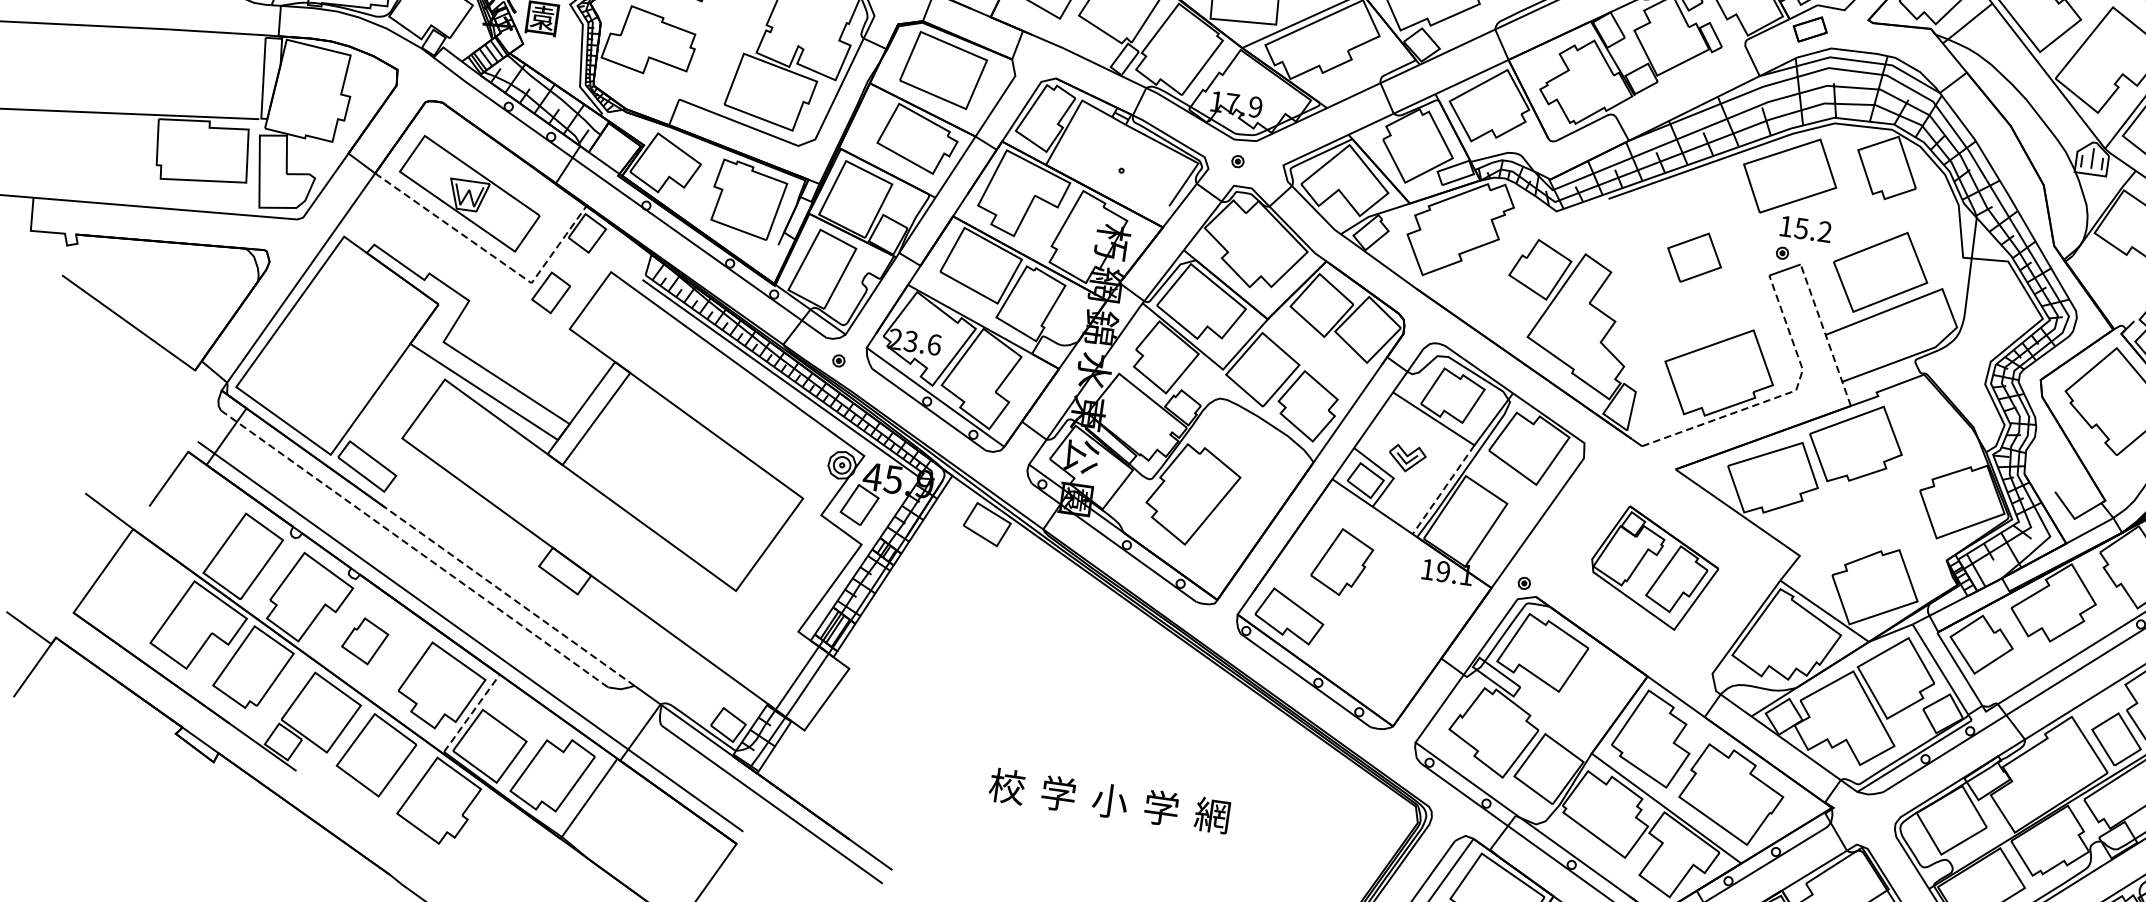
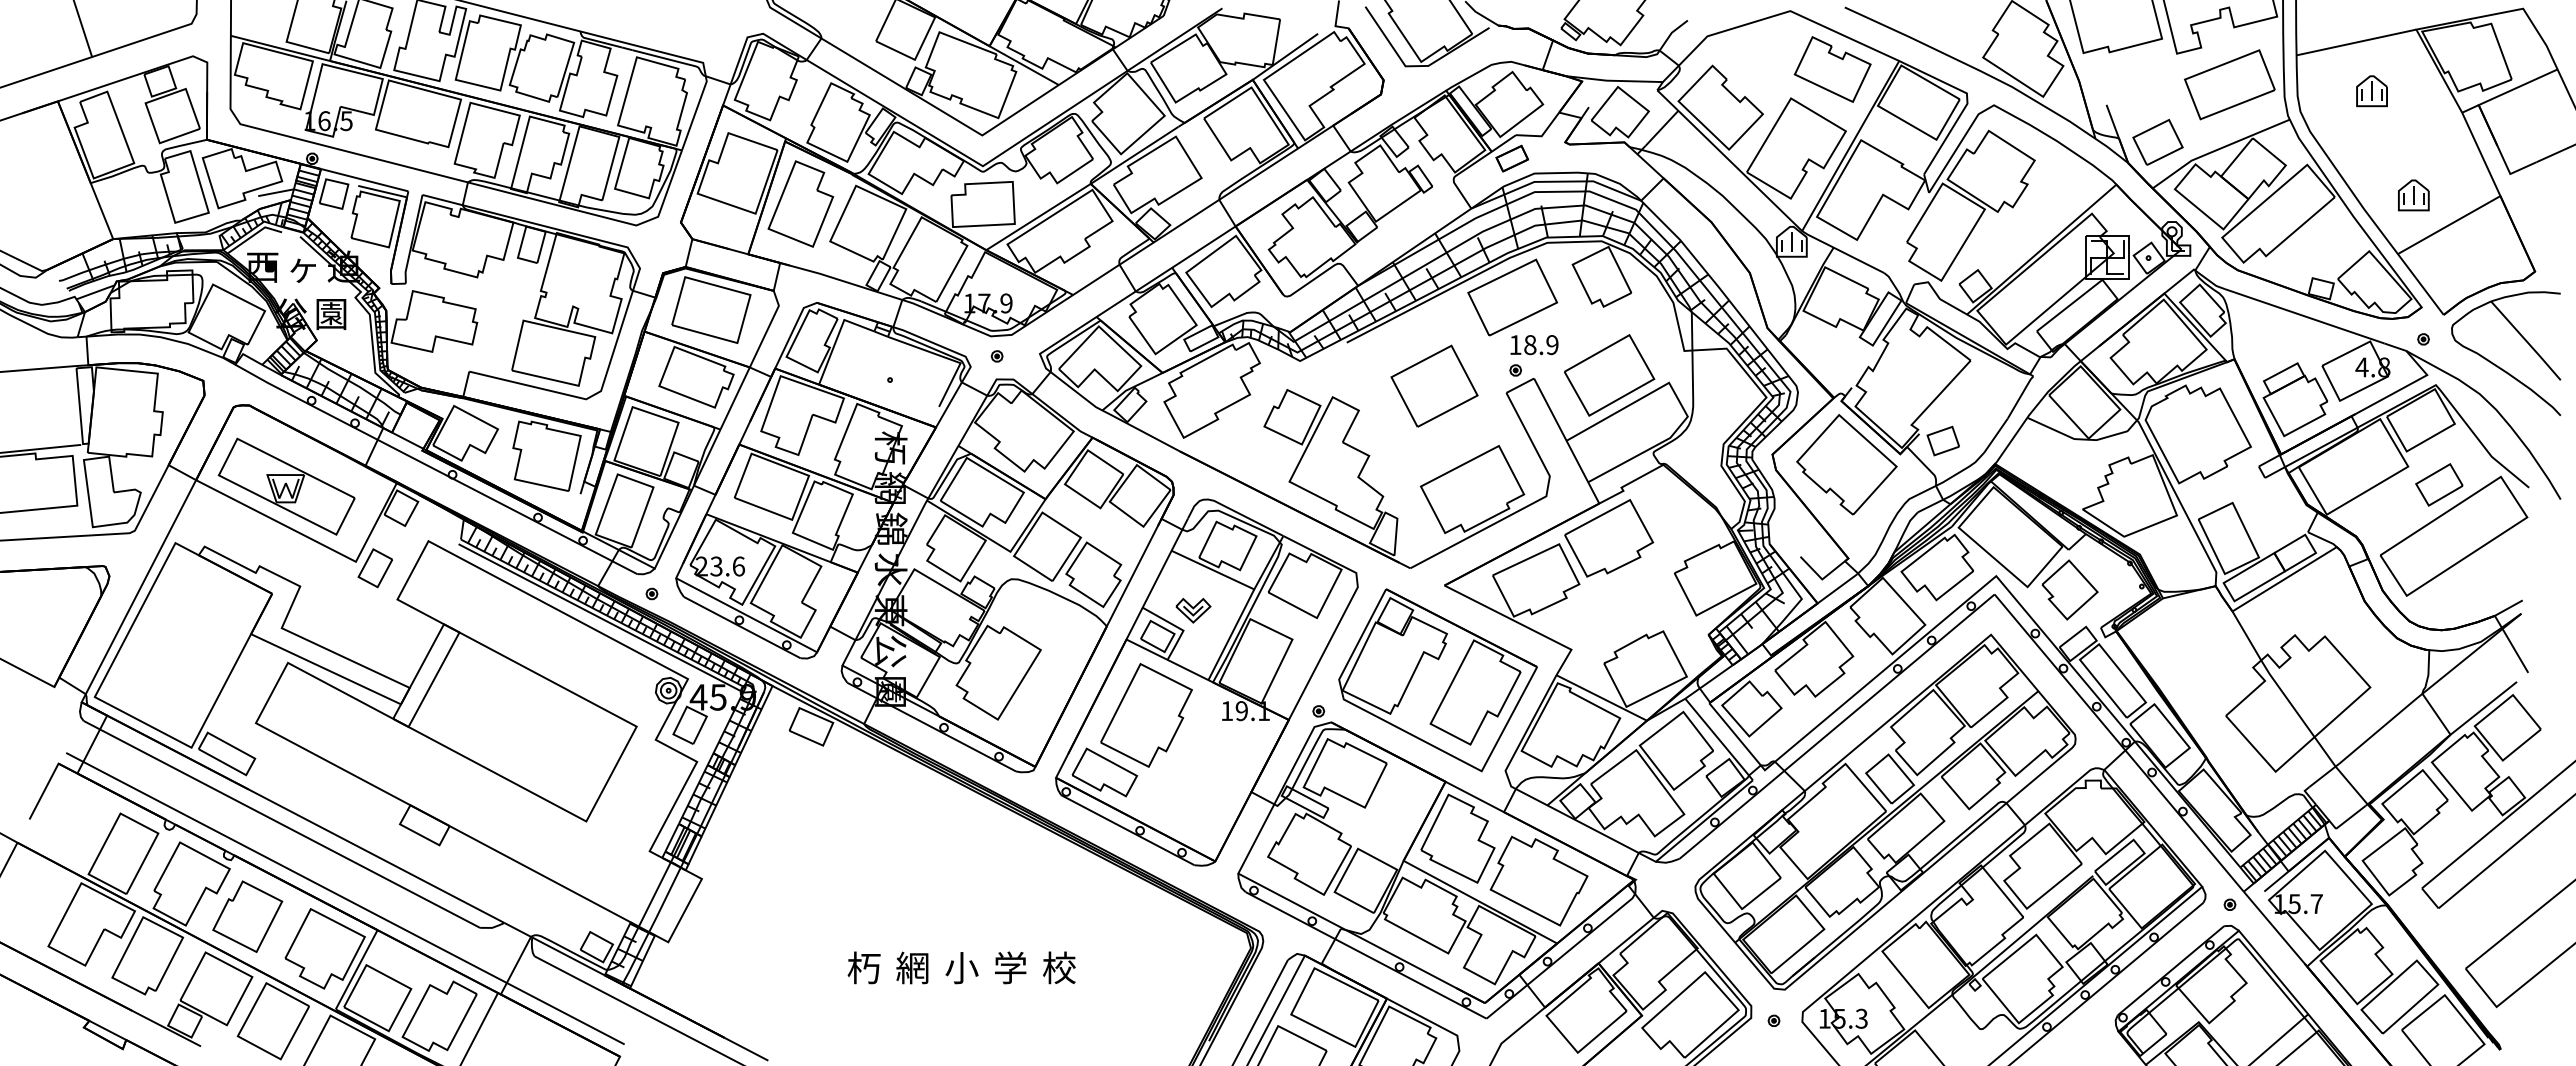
text: (1813, 230) -> (1541, 345), 15.2 -> 18.9
line: (493, 255) -> (316, 541), dashed -> solid
part: (1694, 257) -> (1434, 385), size x1.67
line: (1825, 334) -> (1566, 440), dashed -> solid
line: (1778, 396) -> (1530, 504), dashed -> solid
line: (1443, 489) -> (1231, 634), dashed -> solid
line: (414, 549) -> (281, 824), dashed -> solid
part: (1342, 562) -> (1146, 715), size x1.67
part: (1654, 568) -> (1437, 680), size x1.67
line: (509, 596) -> (376, 856), dashed -> solid
part: (364, 640) -> (247, 916), size x1.67
line: (471, 712) -> (356, 969), dashed -> solid
text: (1007, 786) -> (864, 967), 校 -> 朽
text: (1058, 793) -> (912, 967), 学 -> 網
text: (1212, 814) -> (1058, 967), 網 -> 校

